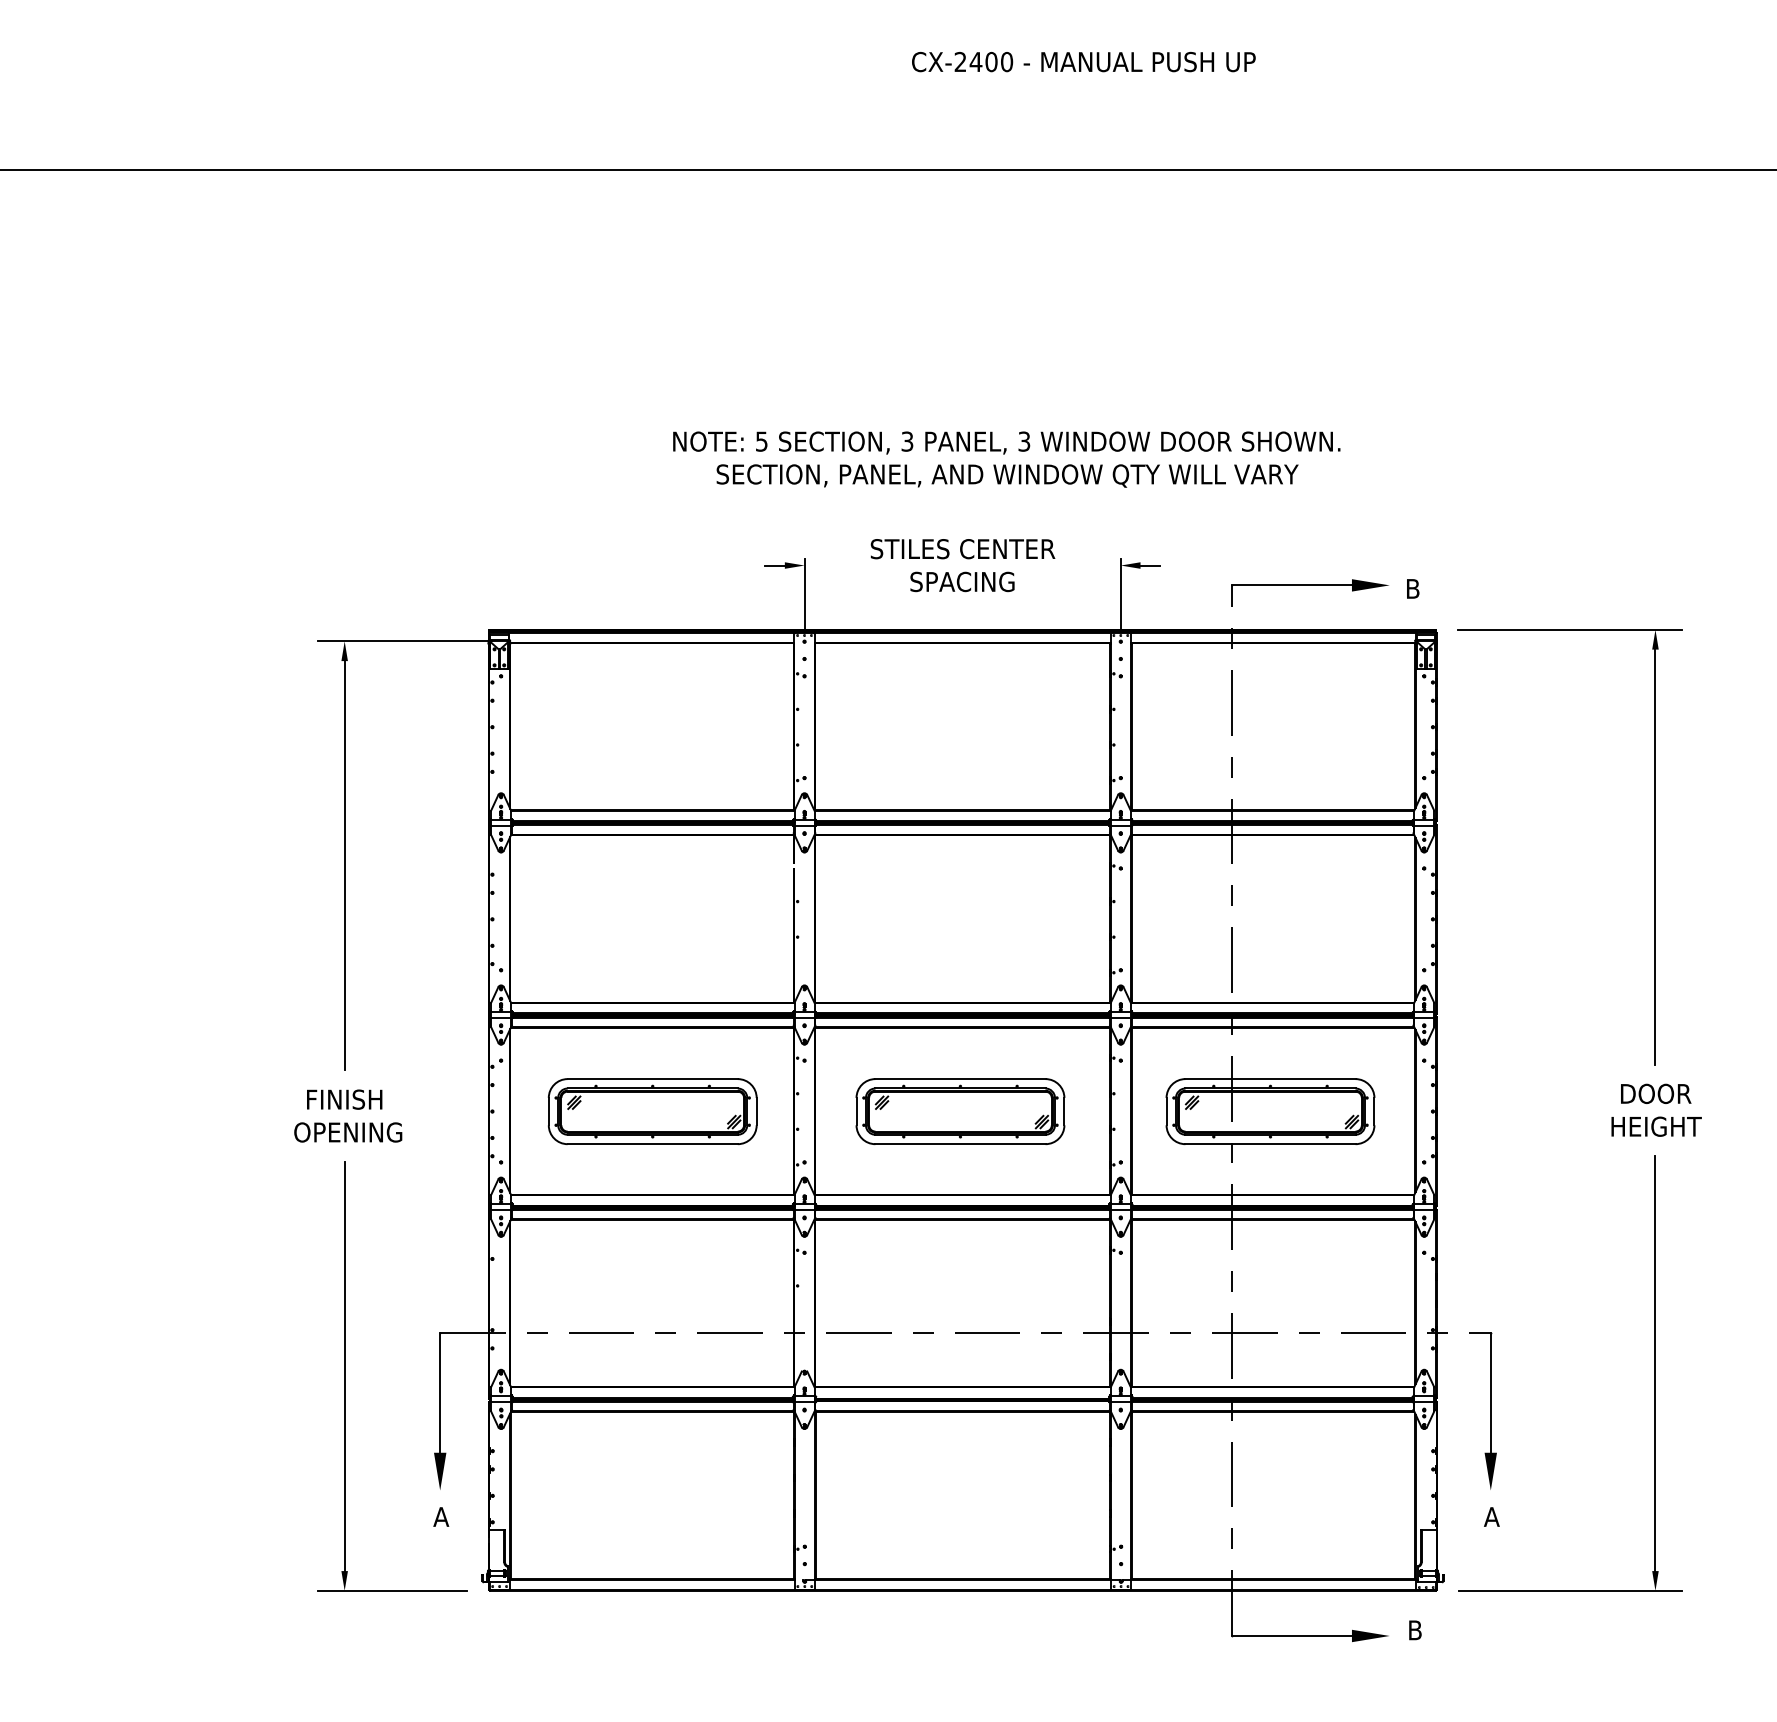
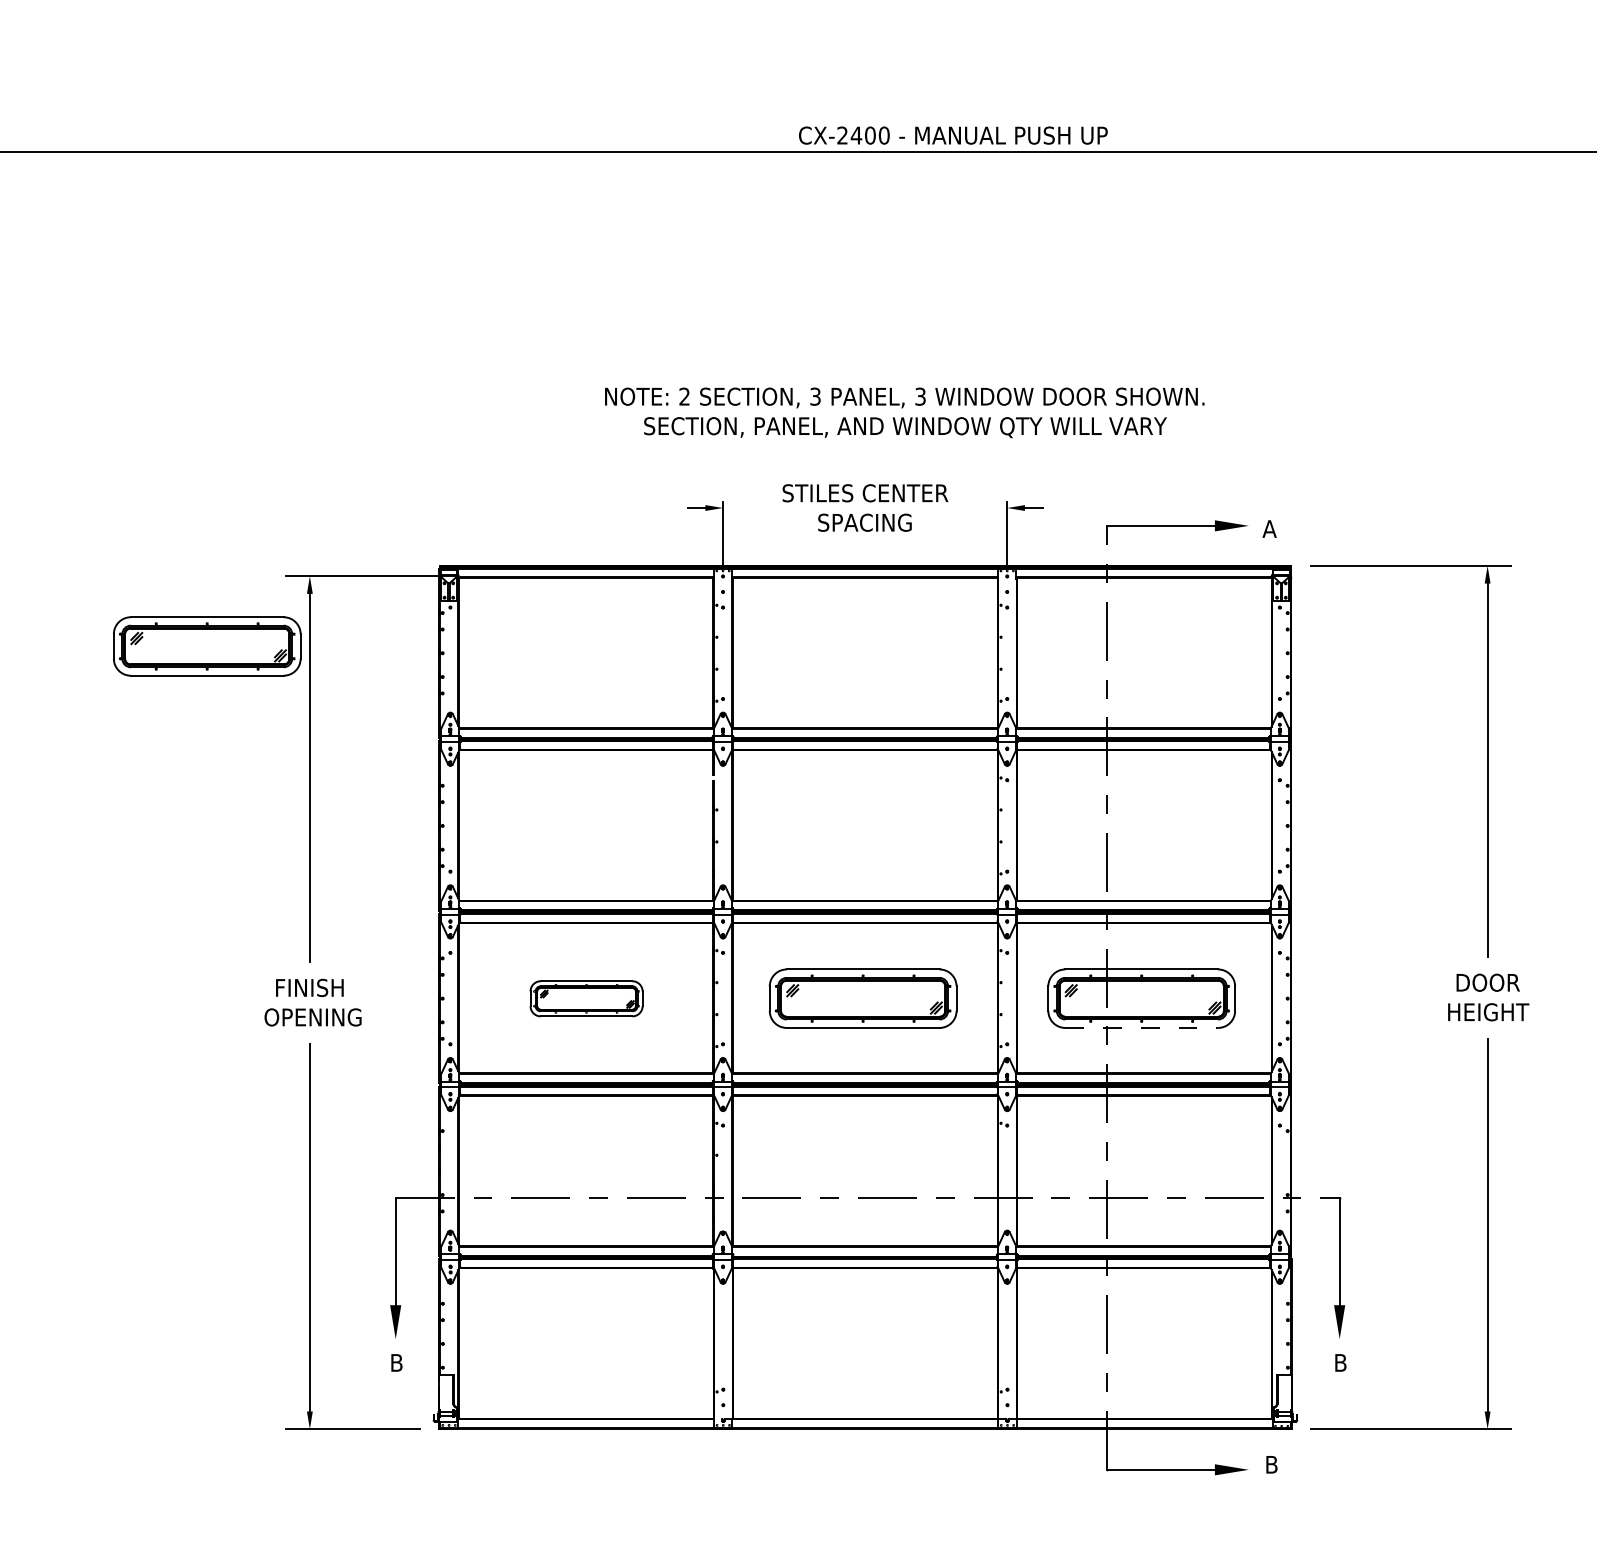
text: (1083, 61) -> (953, 135), moved
text: (761, 441) -> (684, 396), 5 -> 2
text: (1412, 588) -> (1269, 528), B -> A
part: (230, 719) -> (207, 646), added
part: (652, 1111) -> (586, 998), size x0.6
line: (1271, 1144) -> (1142, 1028), solid -> dashed
text: (441, 1516) -> (396, 1362), A -> B
text: (1491, 1516) -> (1340, 1362), A -> B

